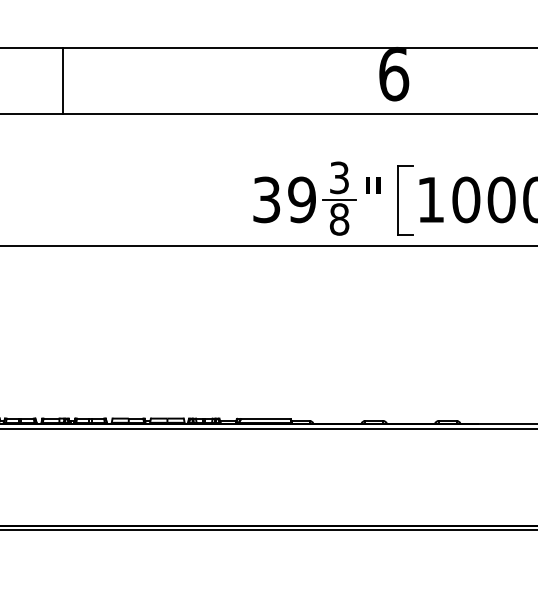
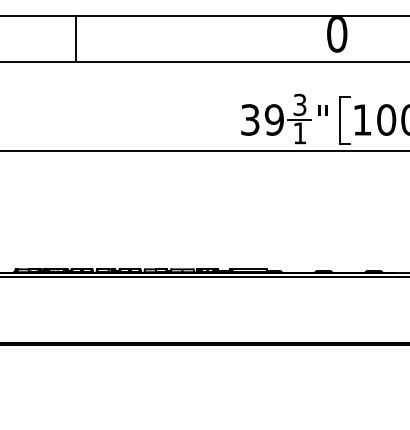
text: (394, 74) -> (337, 34), 6 -> 0
line: (63, 80) -> (76, 38), moved
text: (338, 219) -> (299, 133), 8 -> 1

